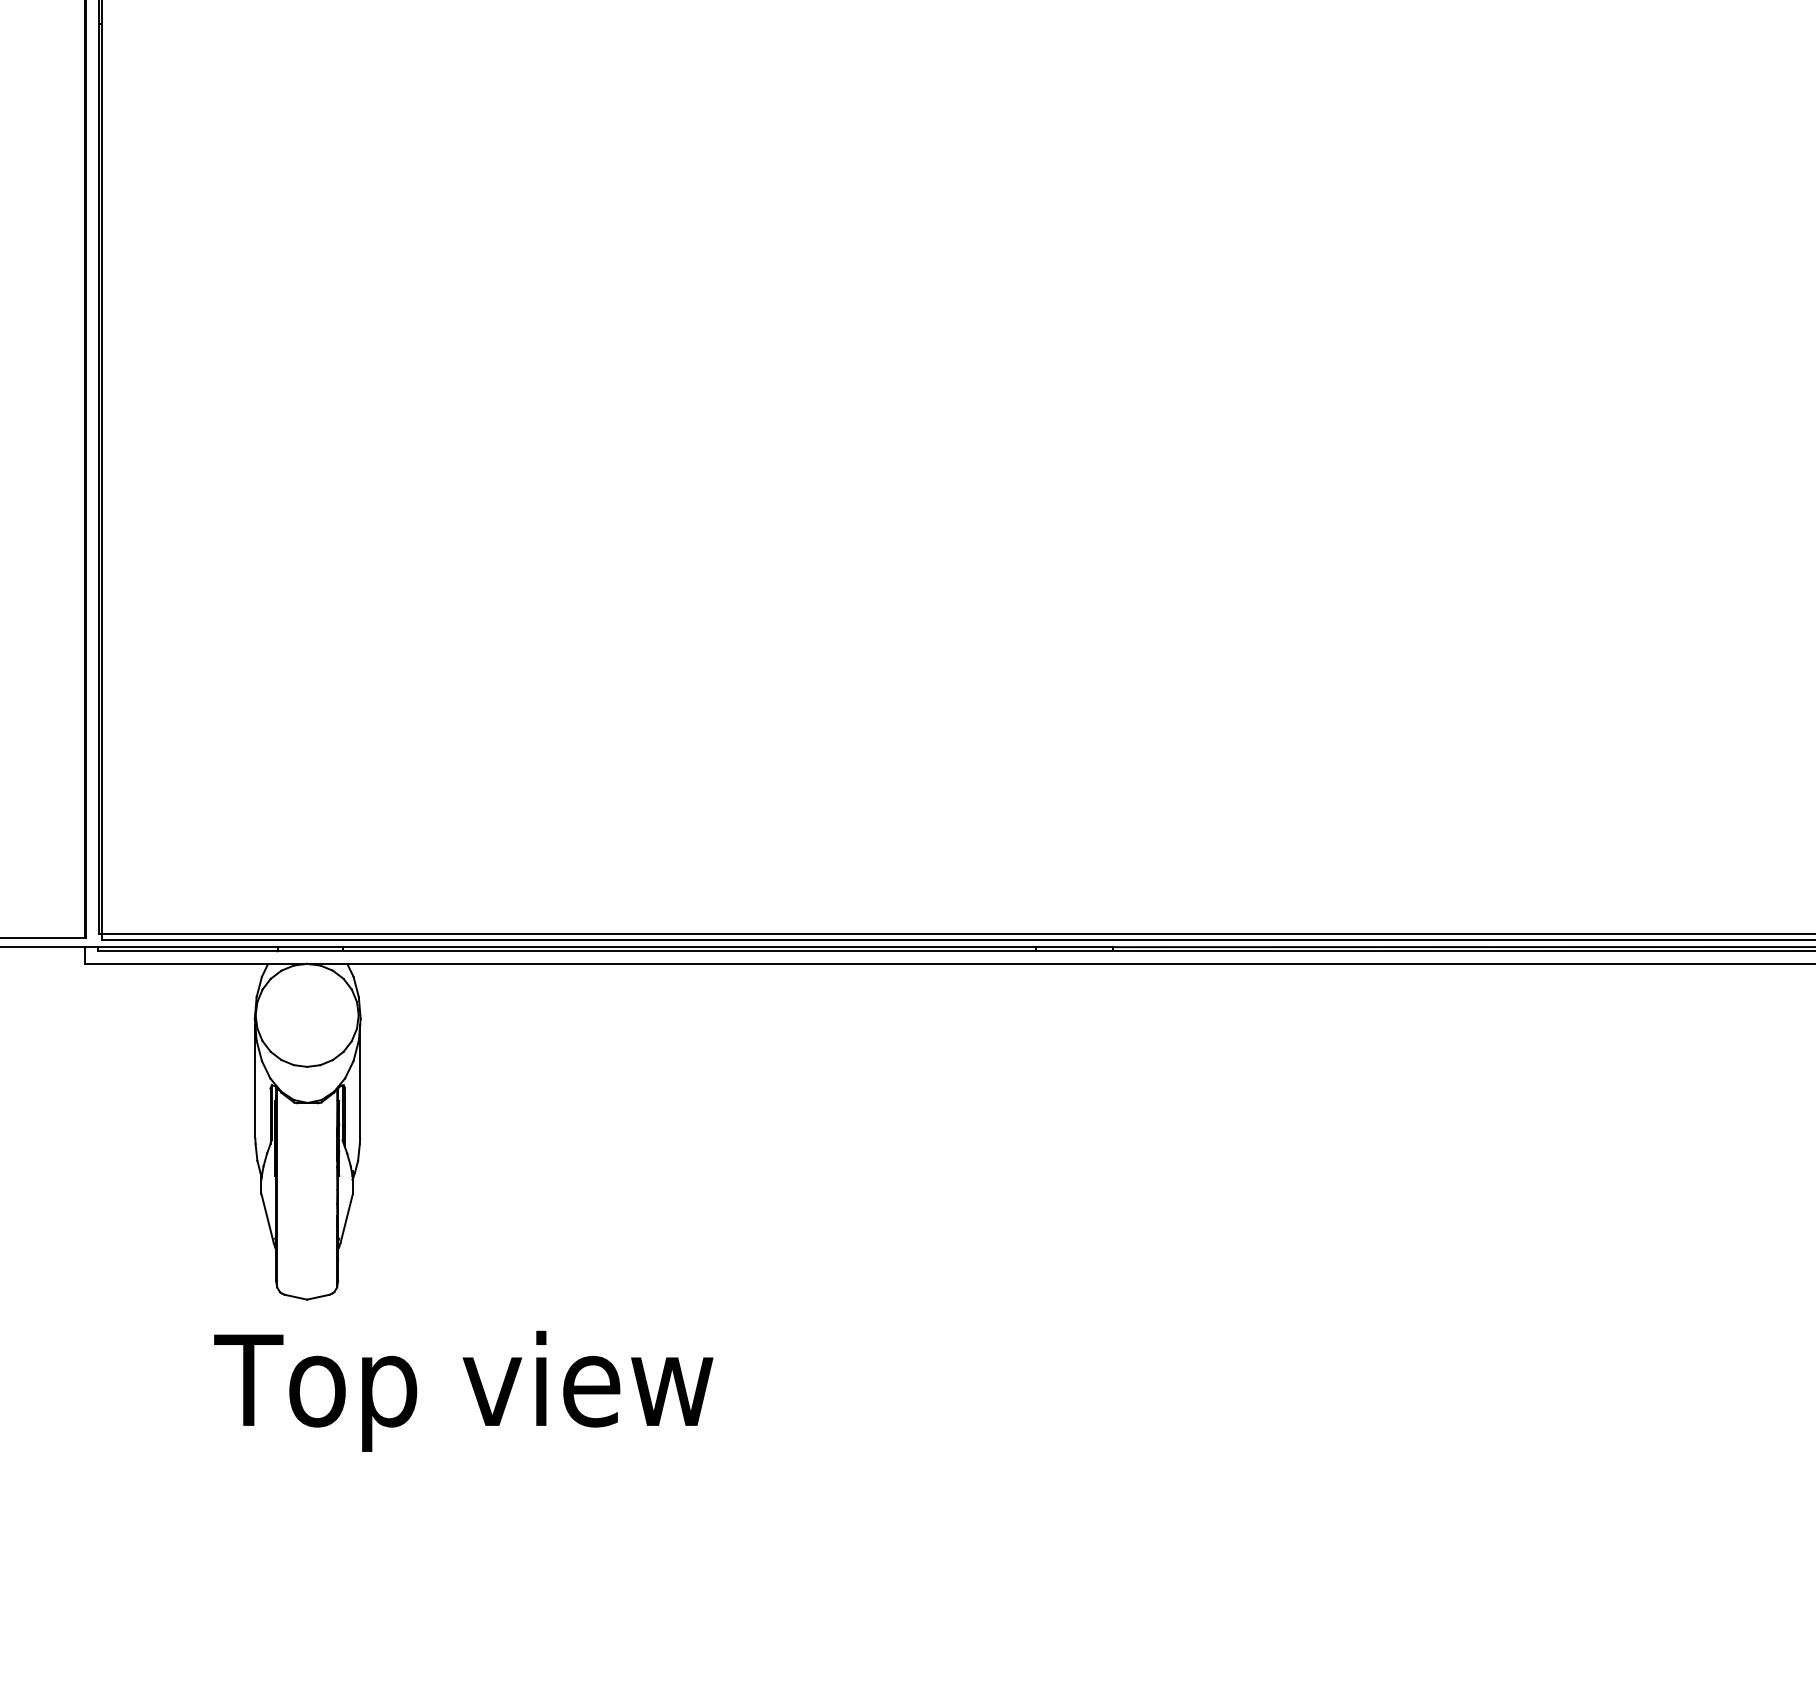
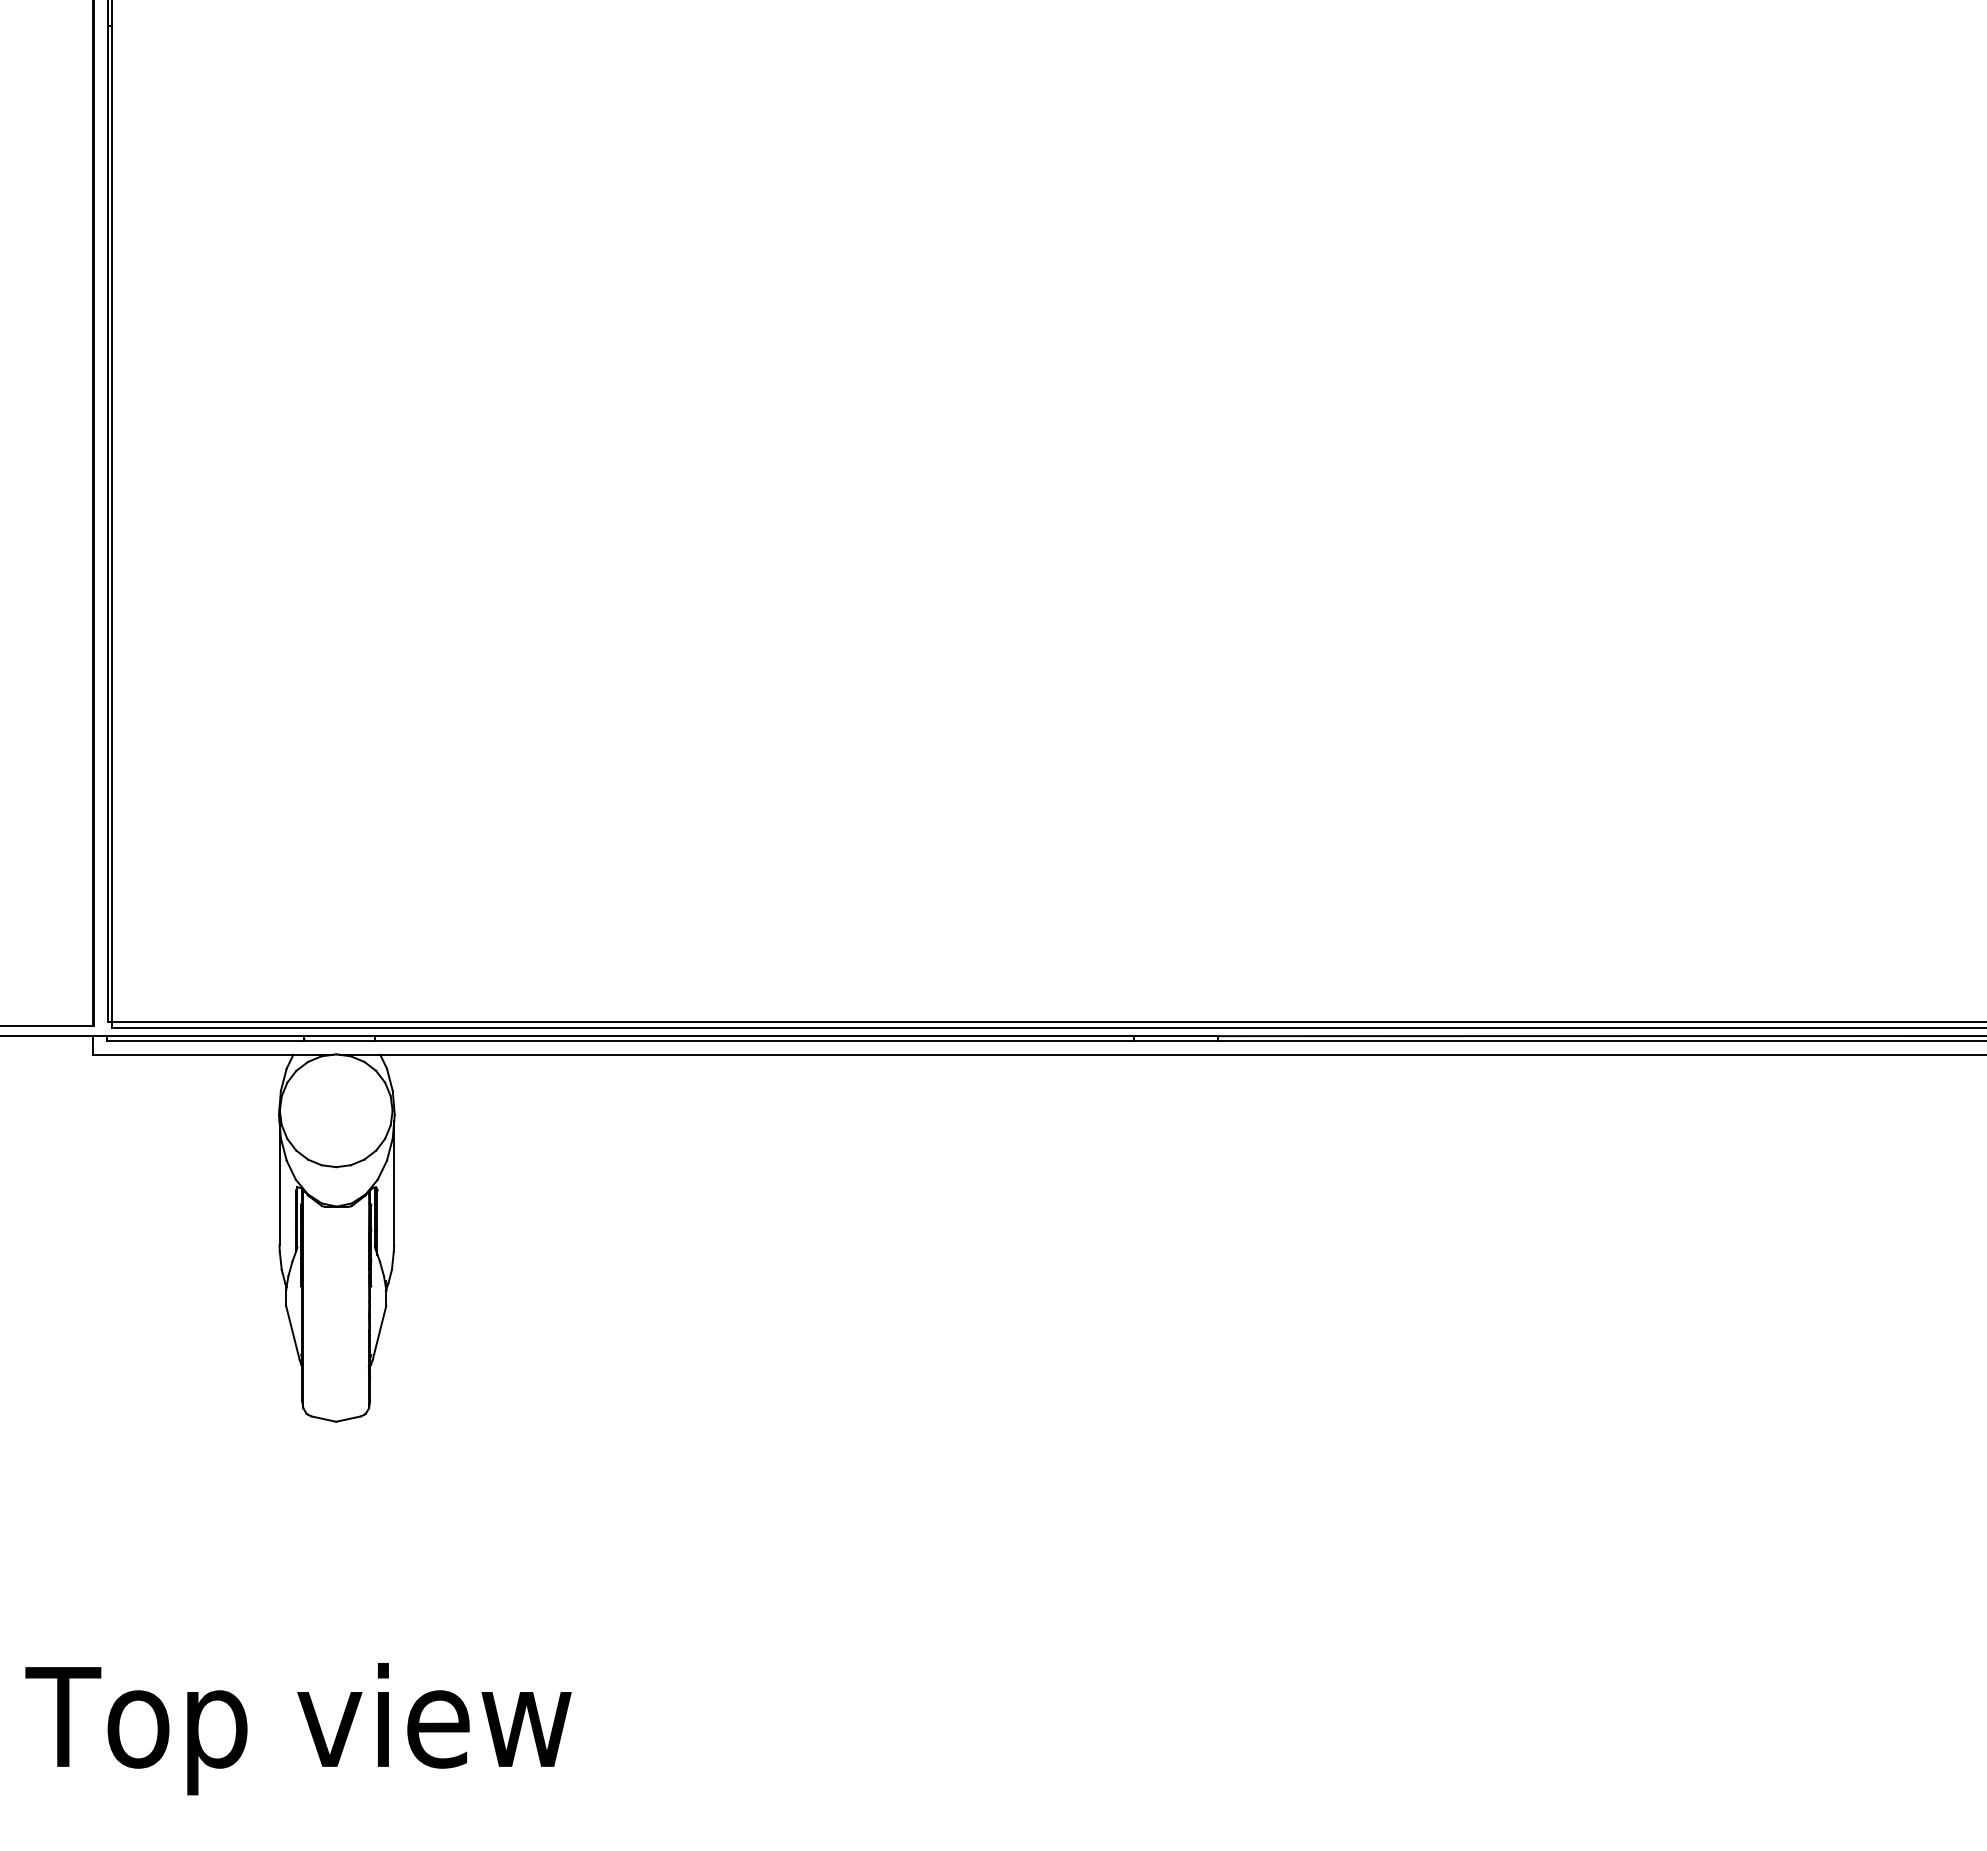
text: (463, 1391) -> (298, 1729), moved

